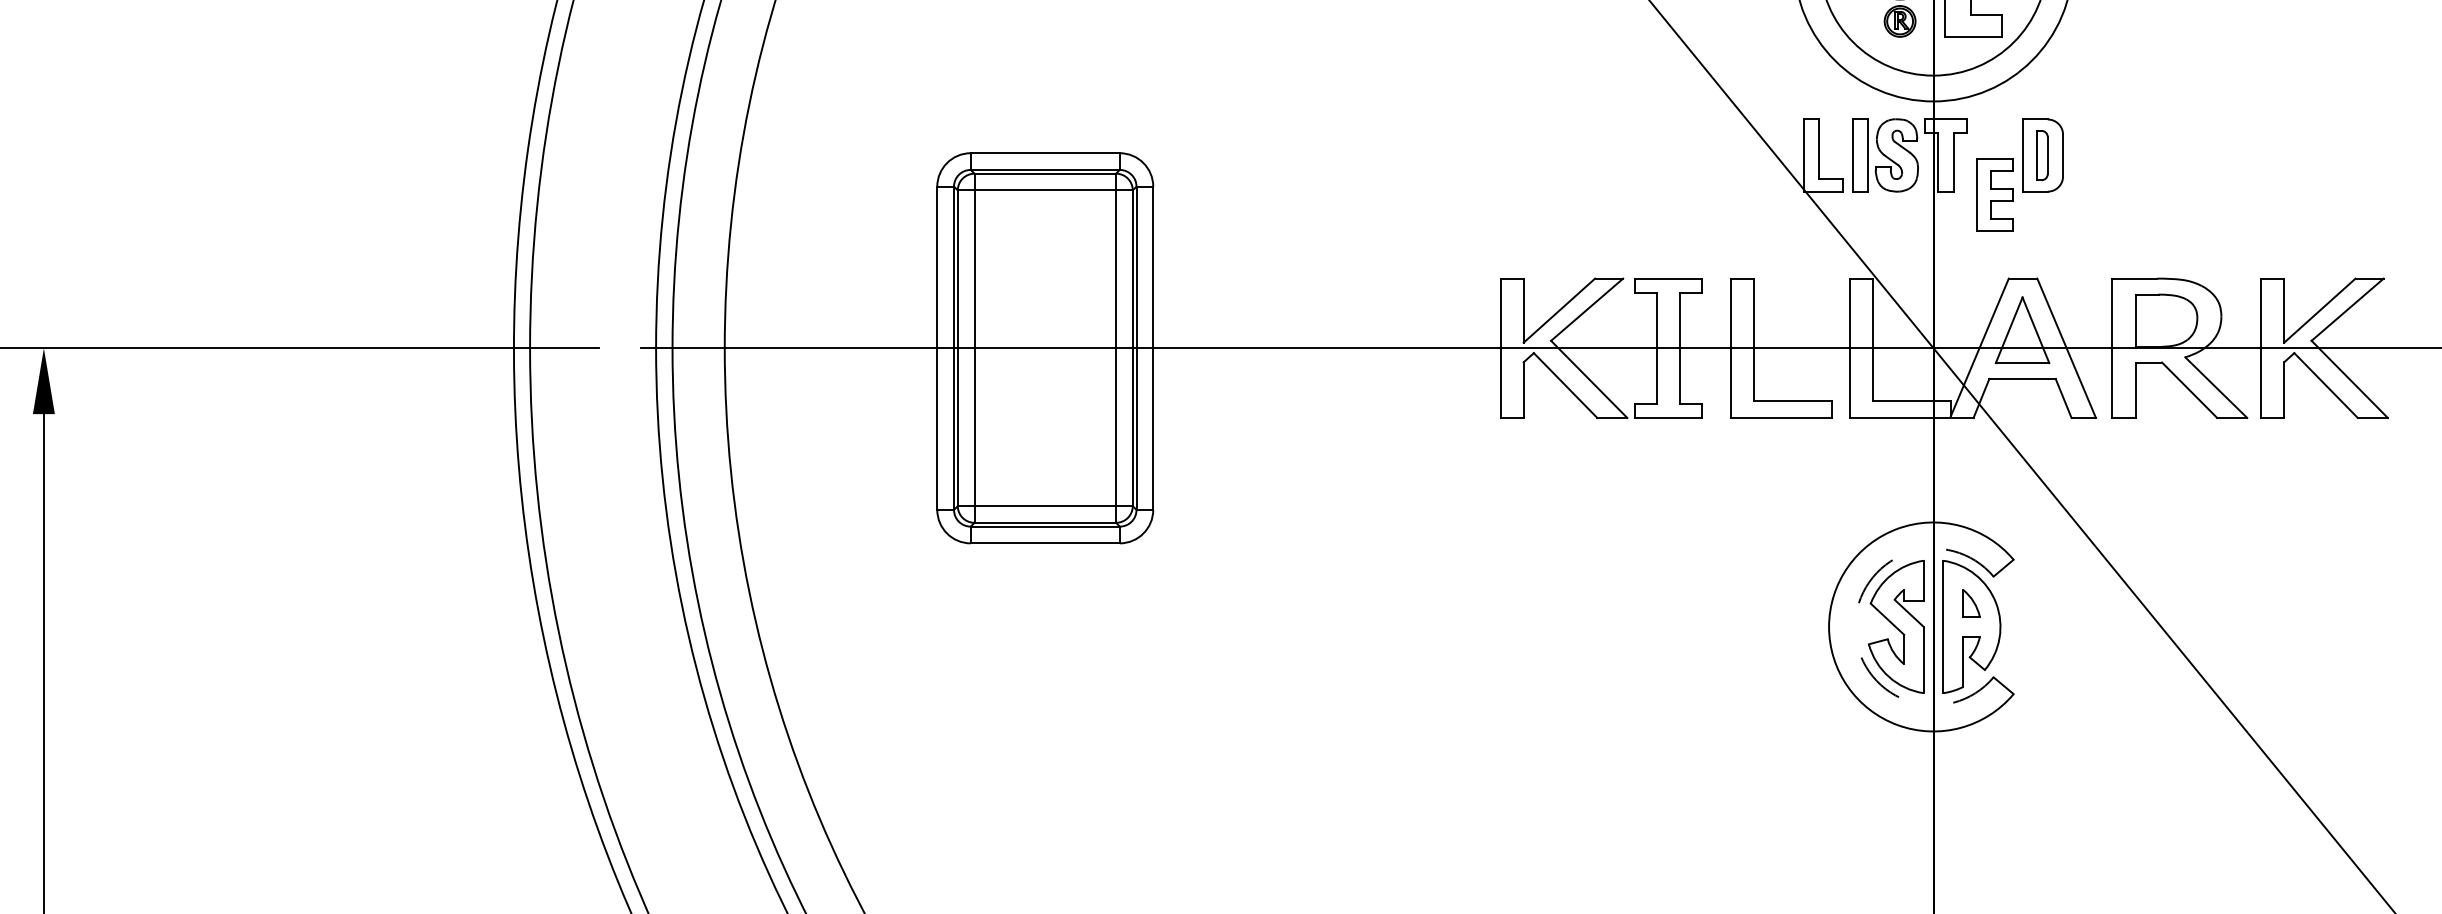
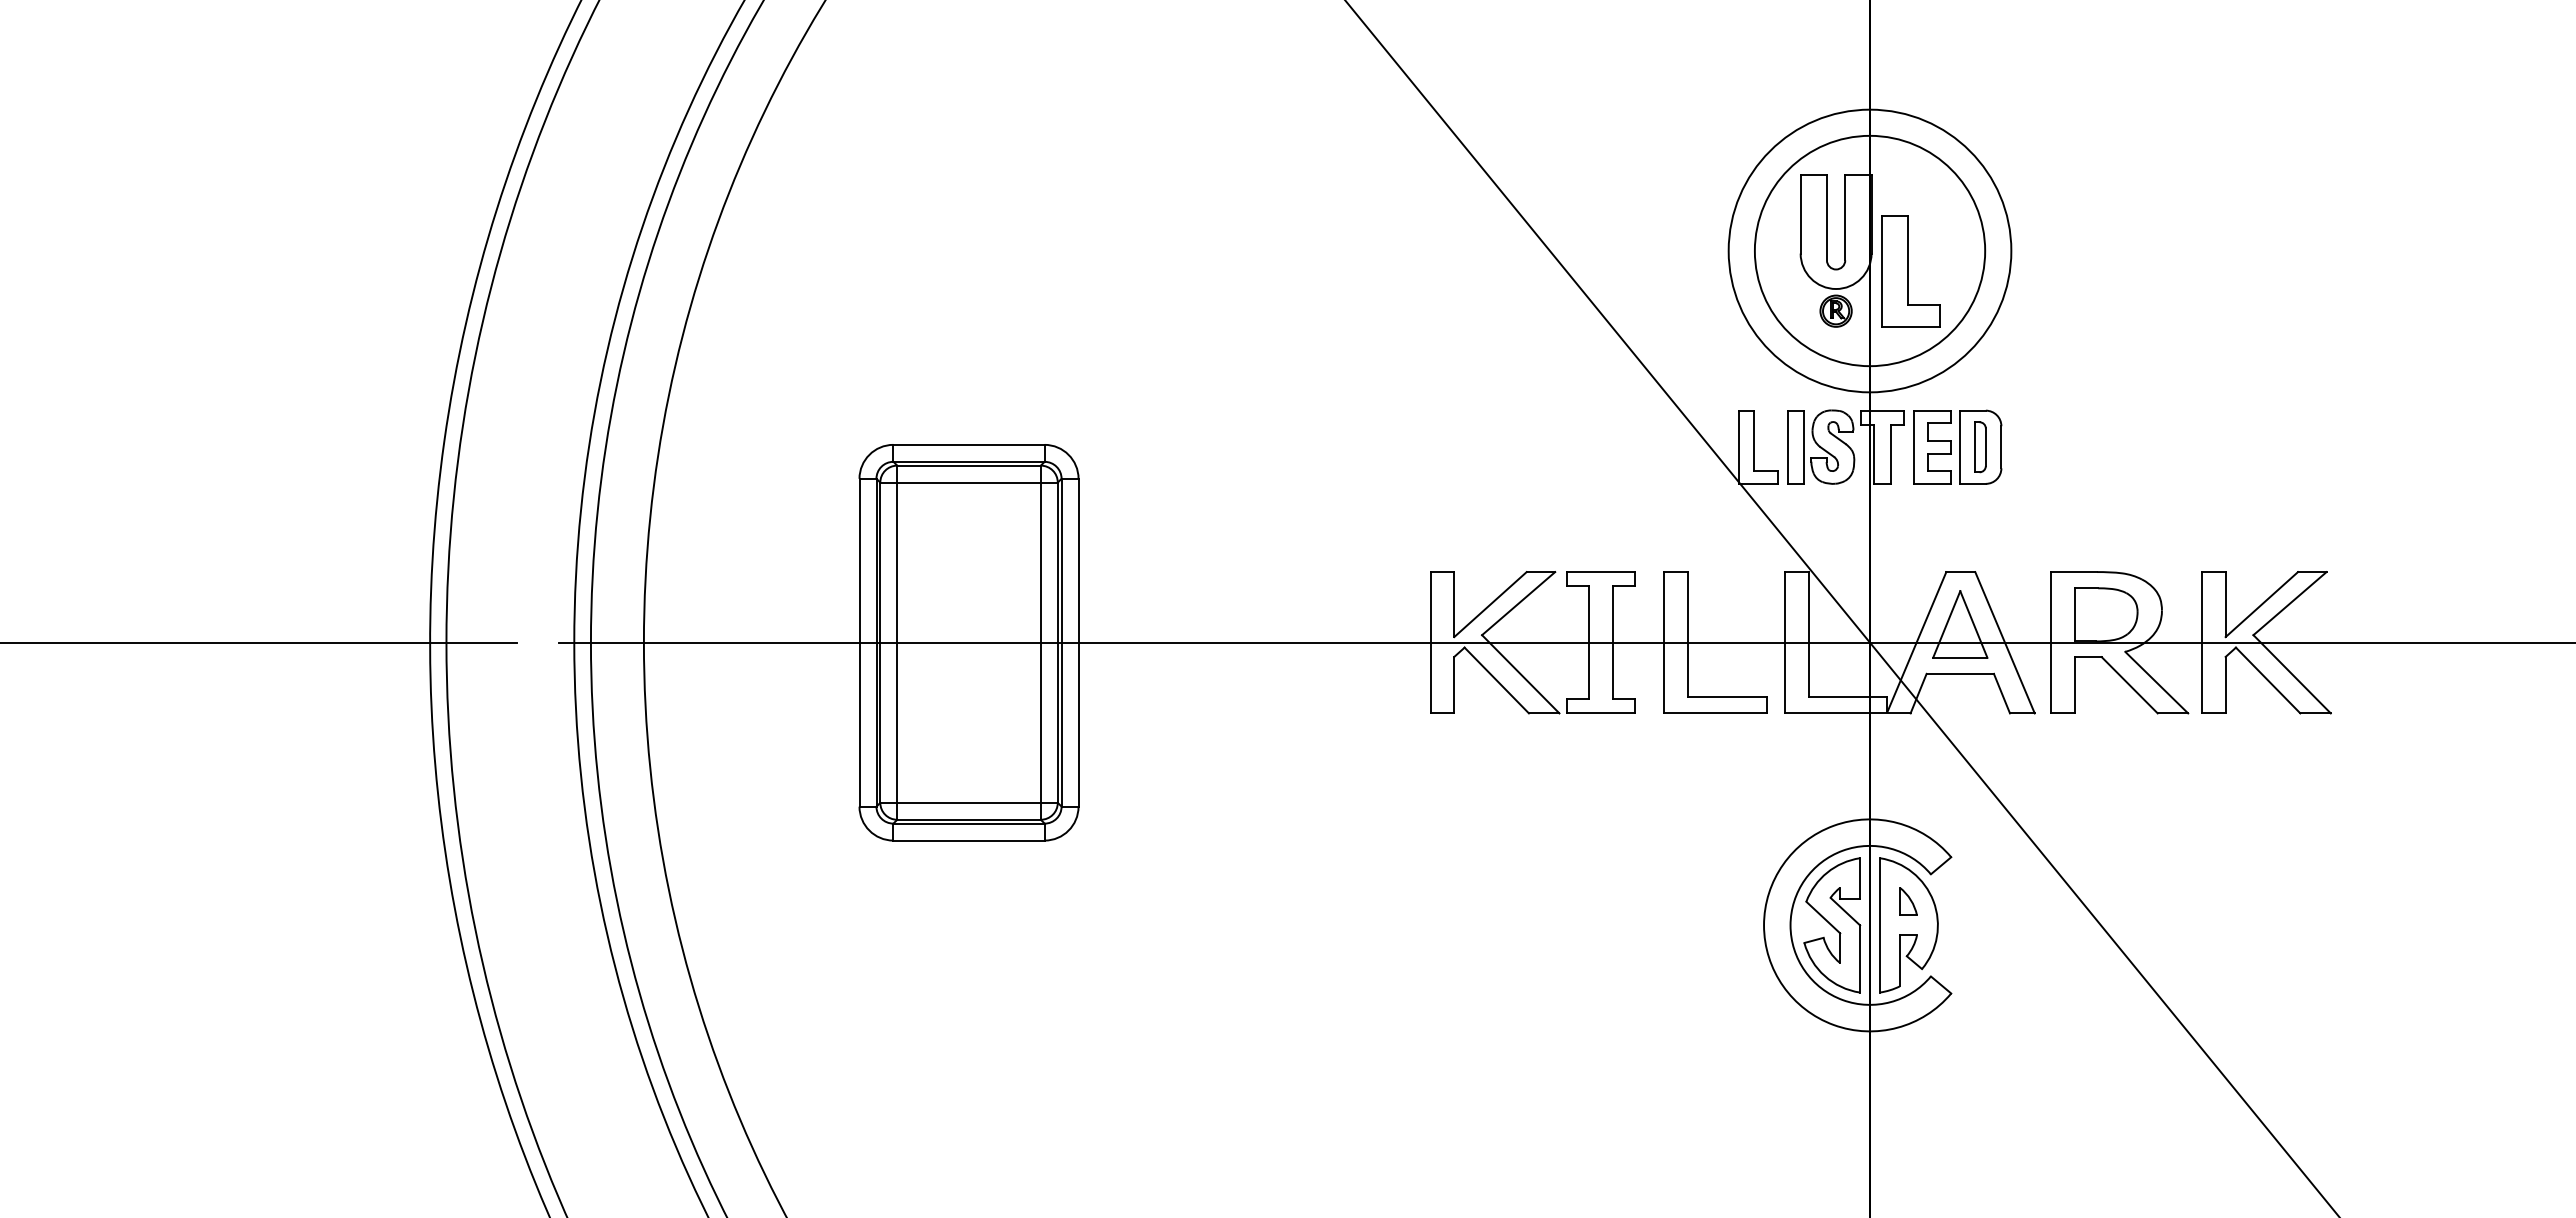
part: (1995, 195) -> (1932, 447), moved
arc: (1855, 627) -> (1790, 925), dashed -> solid

